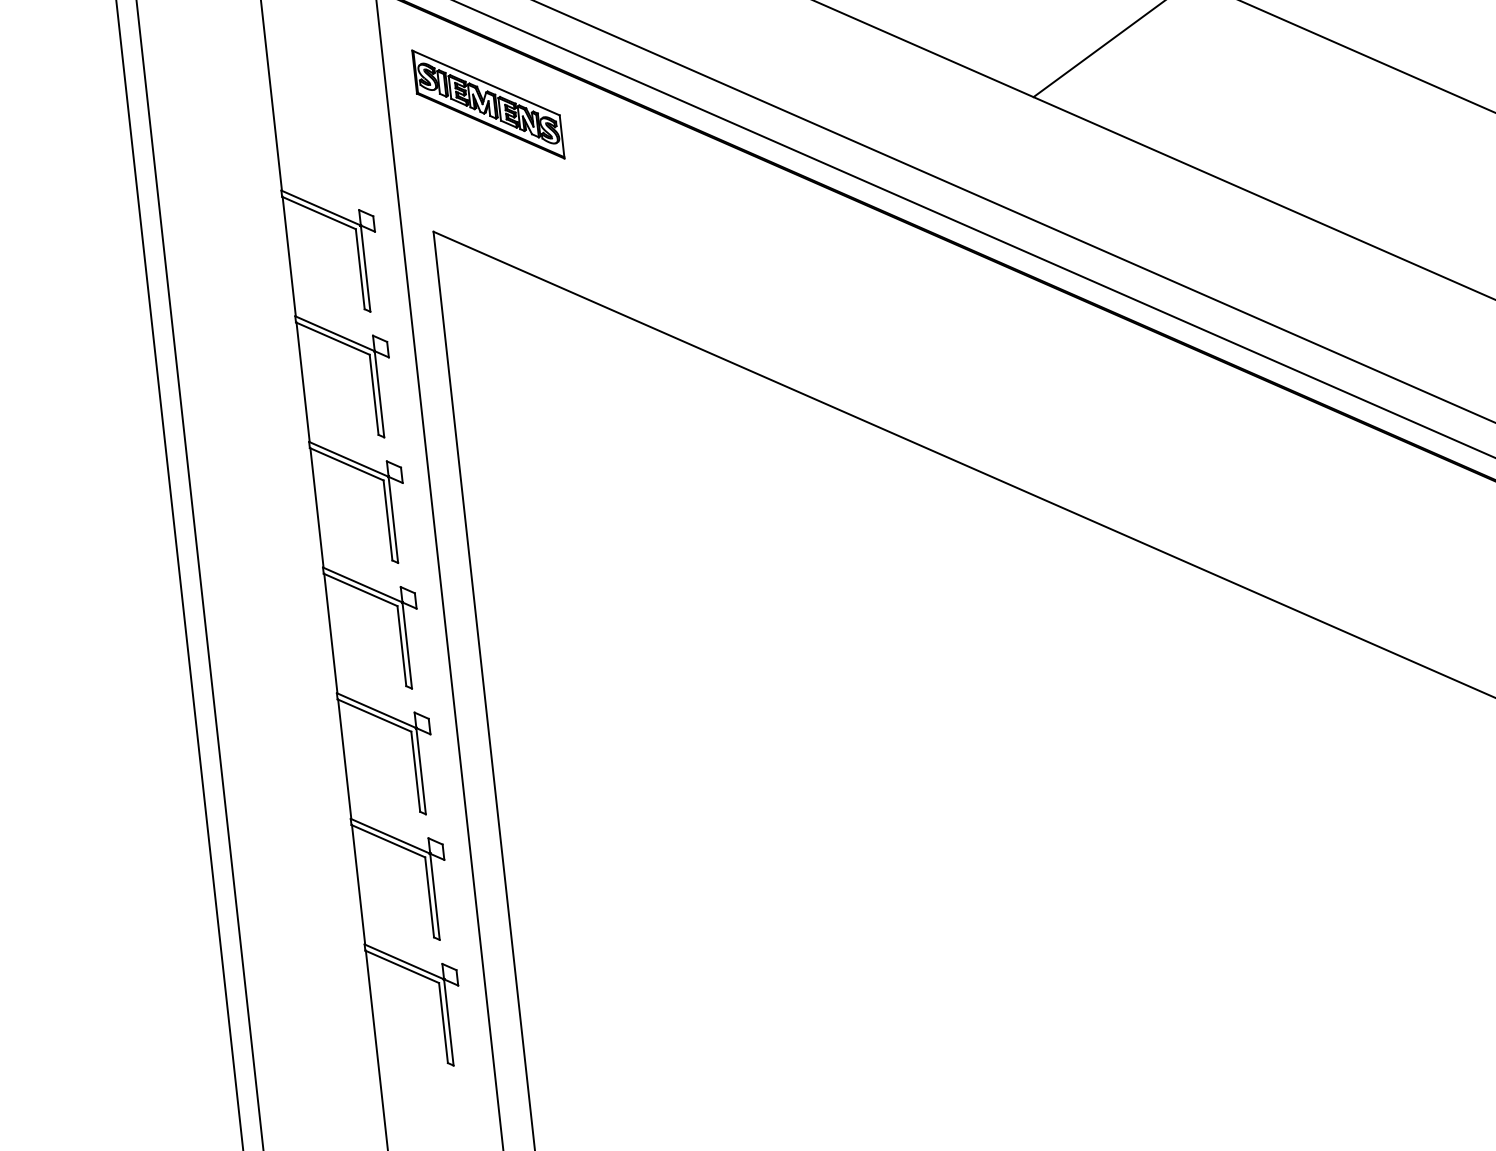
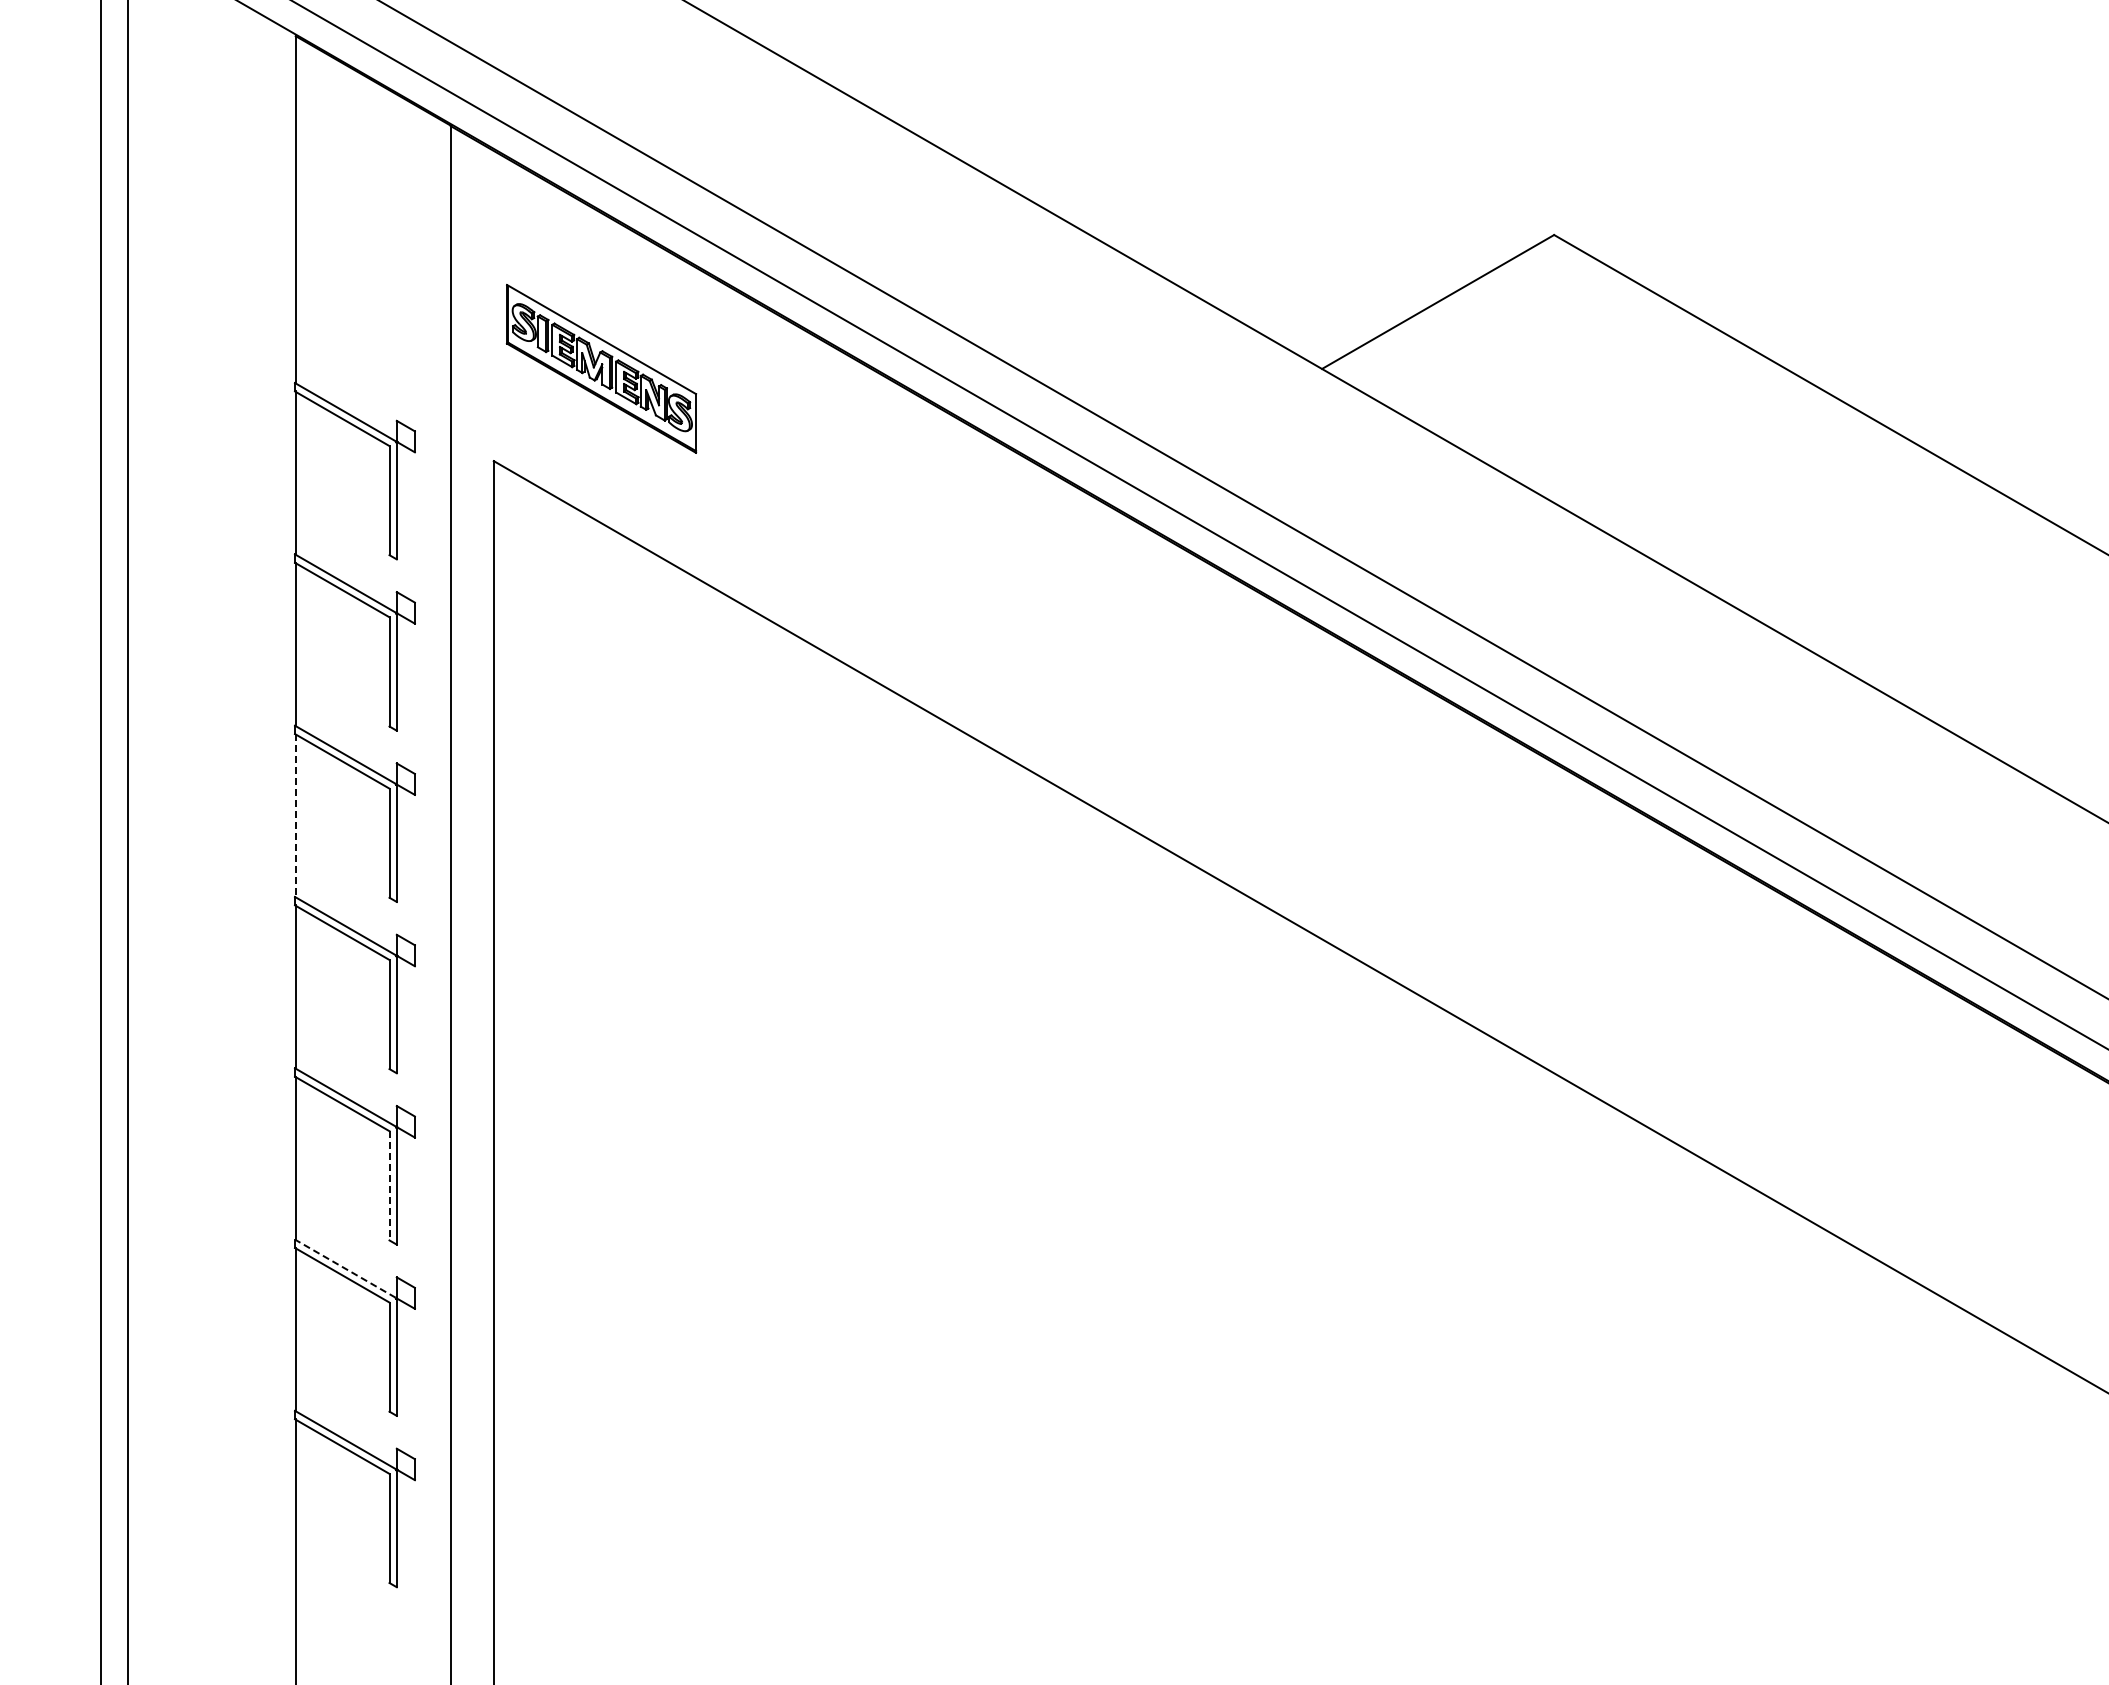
part: (488, 104) -> (601, 368), moved
line: (316, 507) -> (295, 815), solid -> dashed
line: (415, 771) -> (389, 1185), solid -> dashed
line: (389, 836) -> (344, 1268), solid -> dashed

